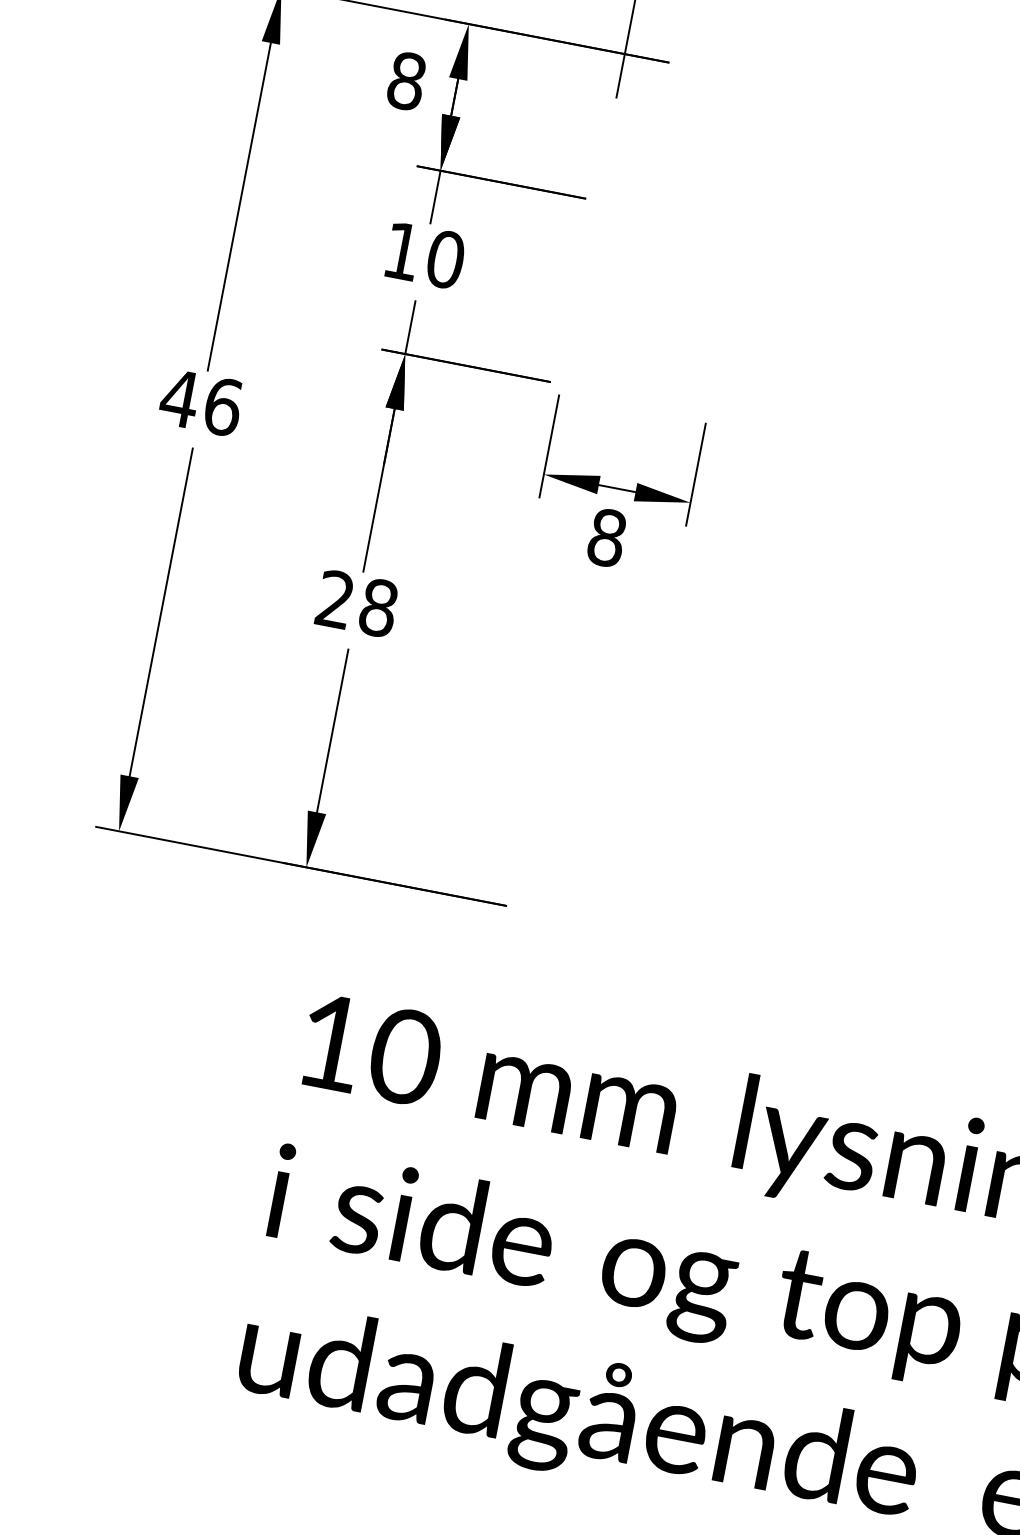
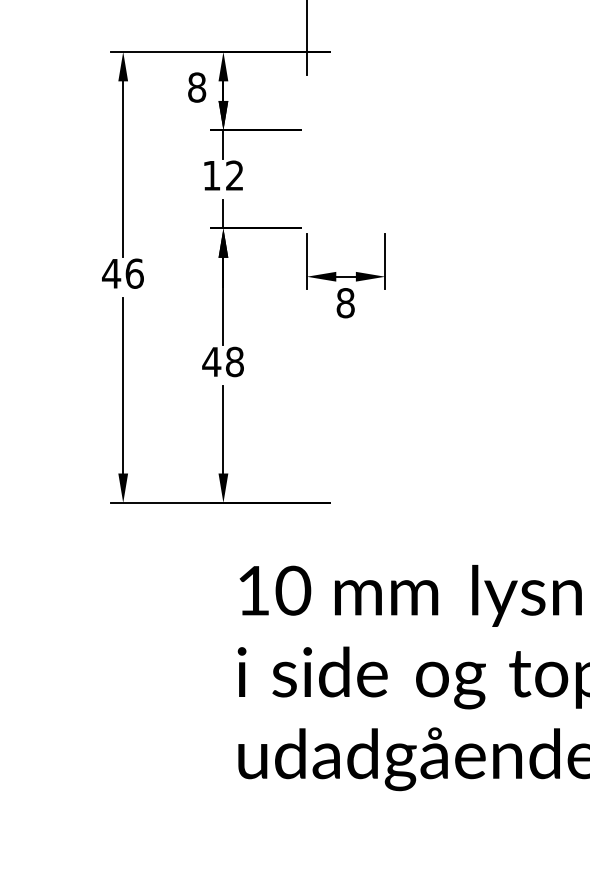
text: (445, 259) -> (234, 175), 10 -> 12
text: (335, 598) -> (211, 361), 28 -> 48

